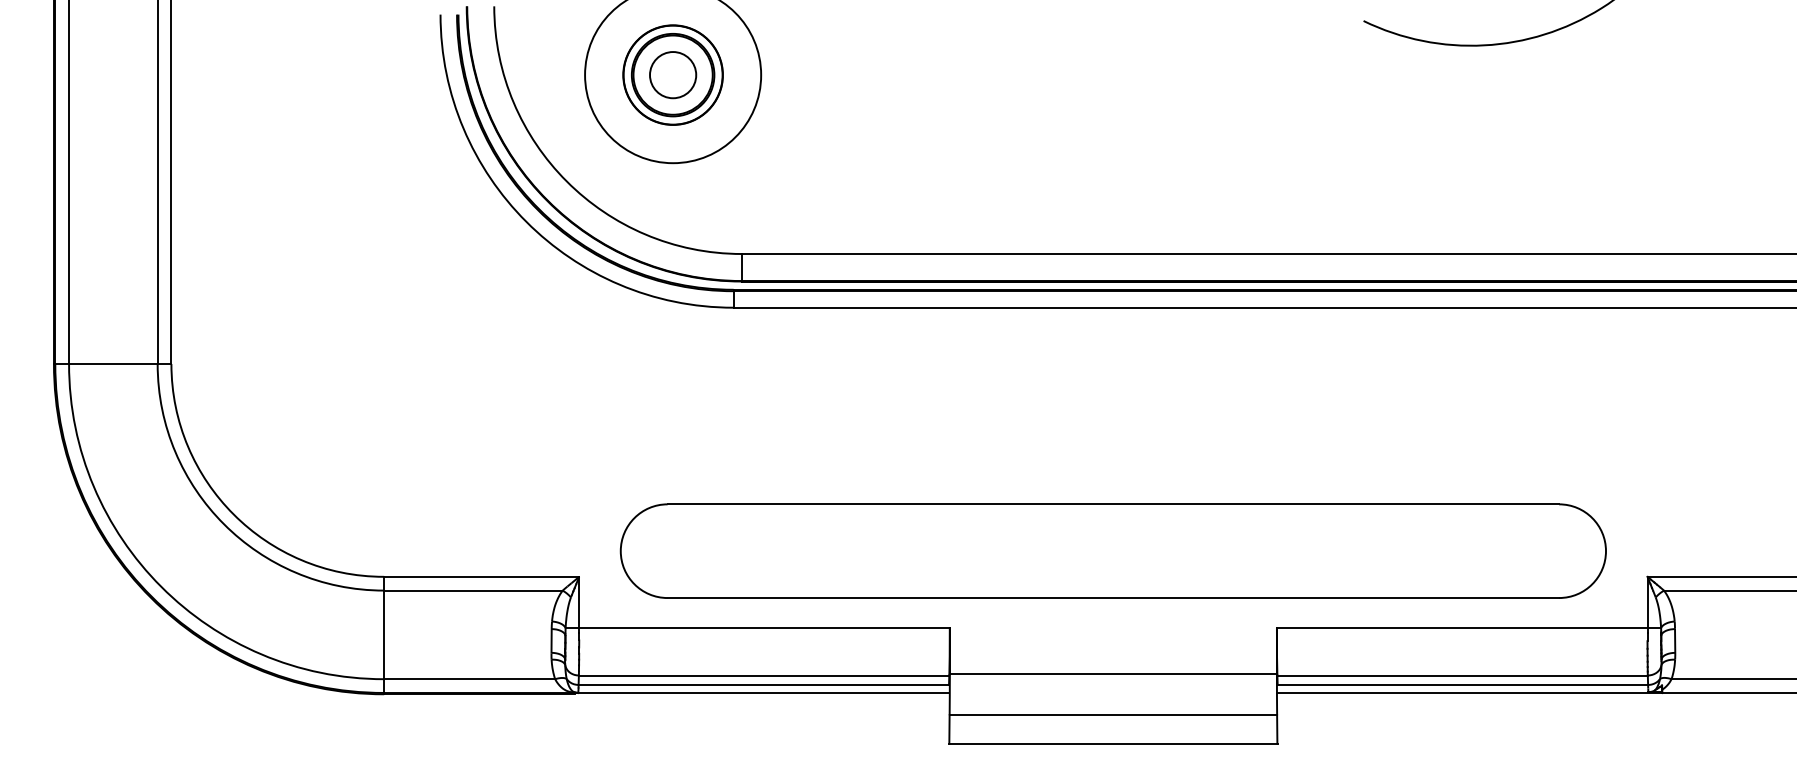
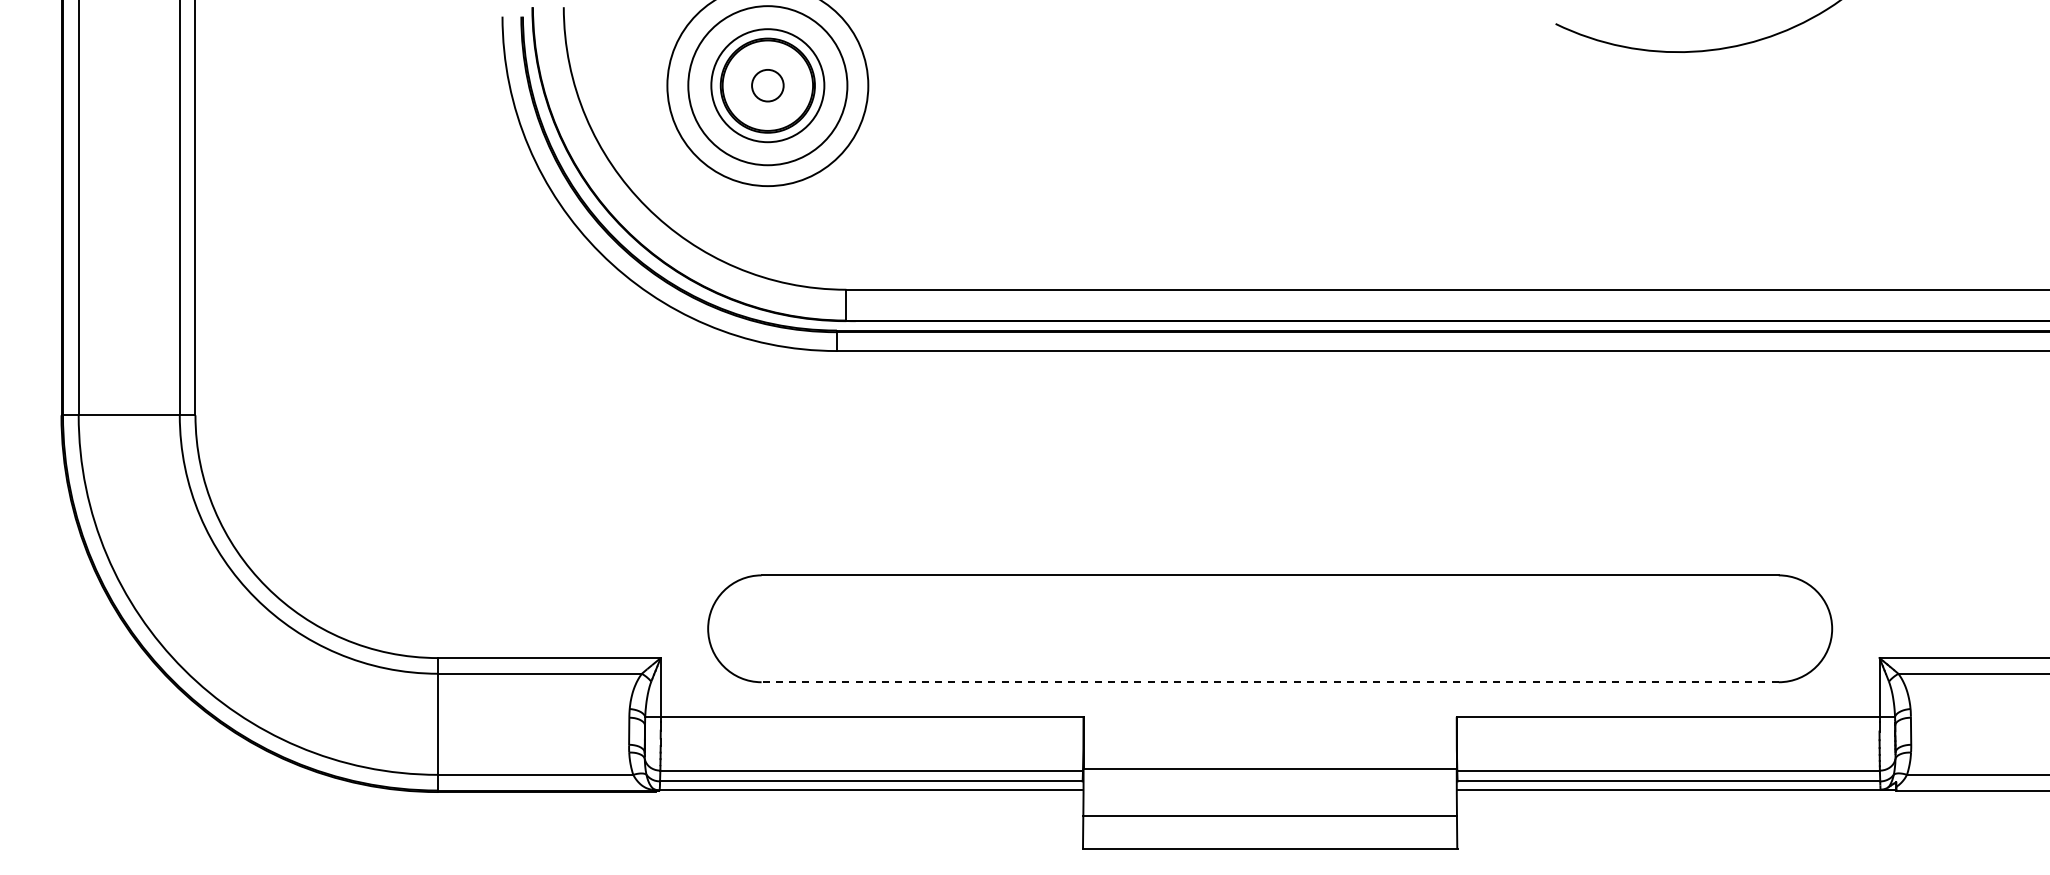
circle: (672, 74) -> (767, 85), size x0.6
circle: (672, 74) -> (767, 85), size x1.4
line: (1113, 598) -> (1270, 682), solid -> dashed

